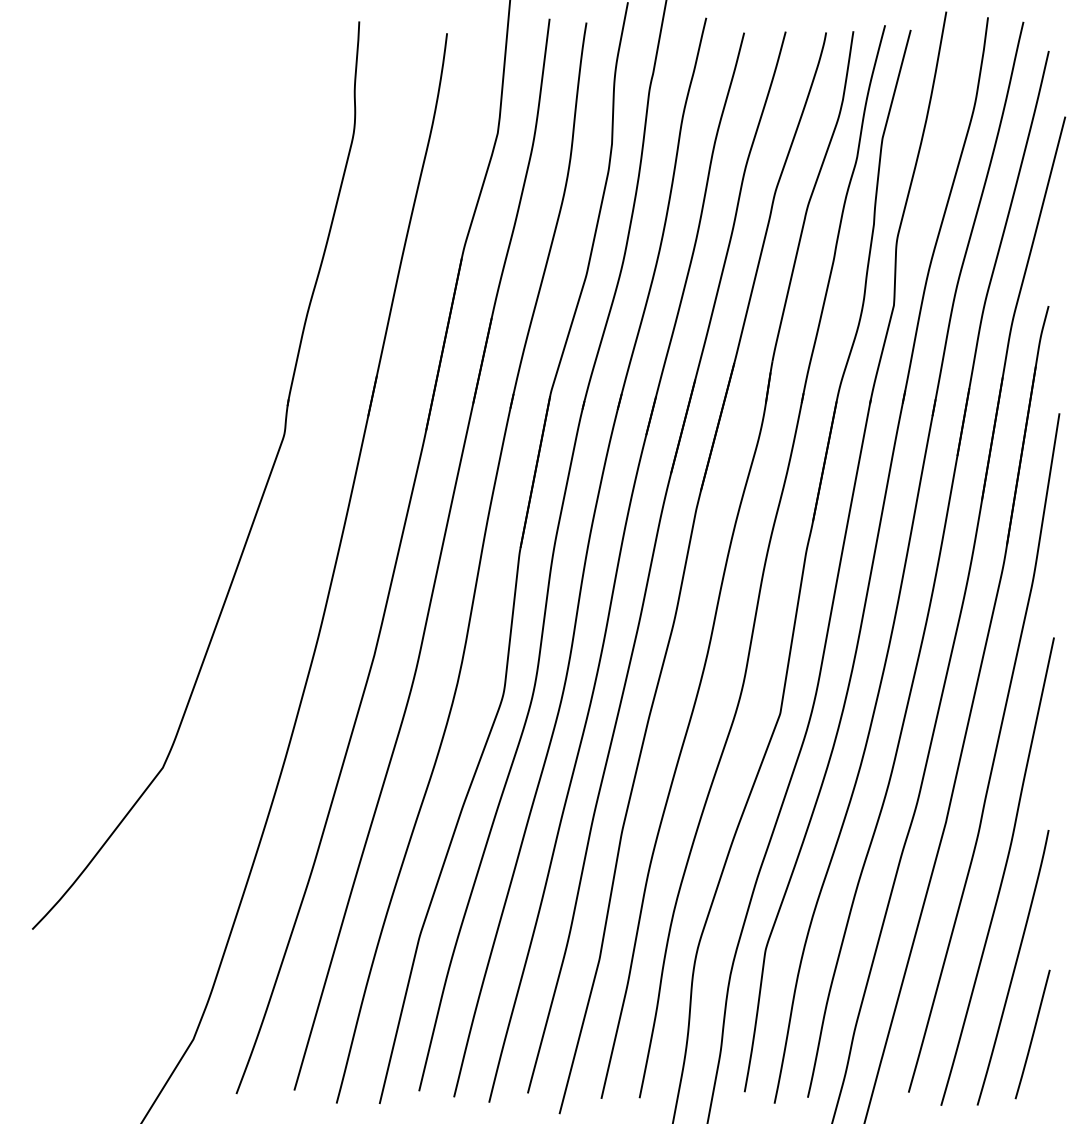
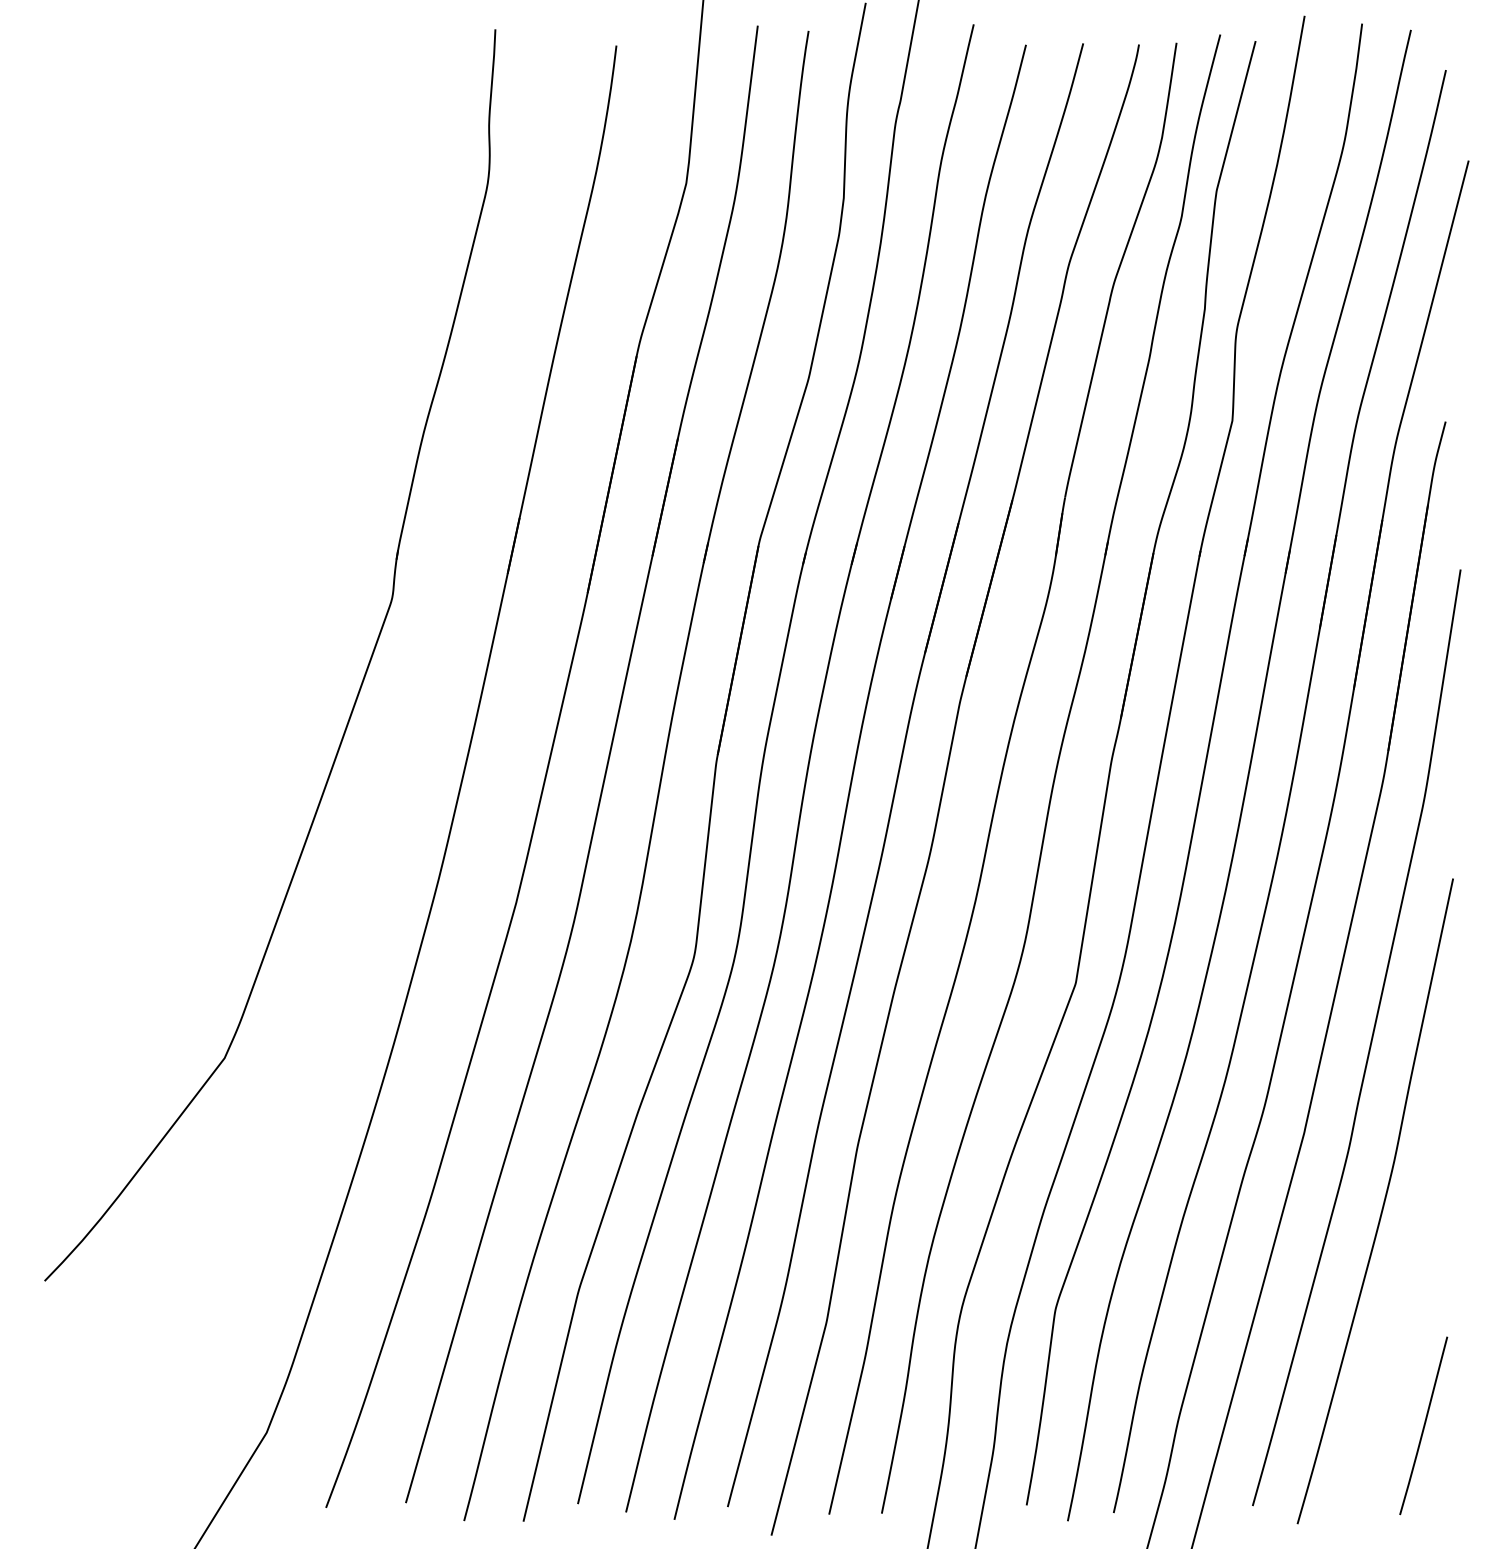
curve: (1013, 968) -> (1397, 1334), removed

